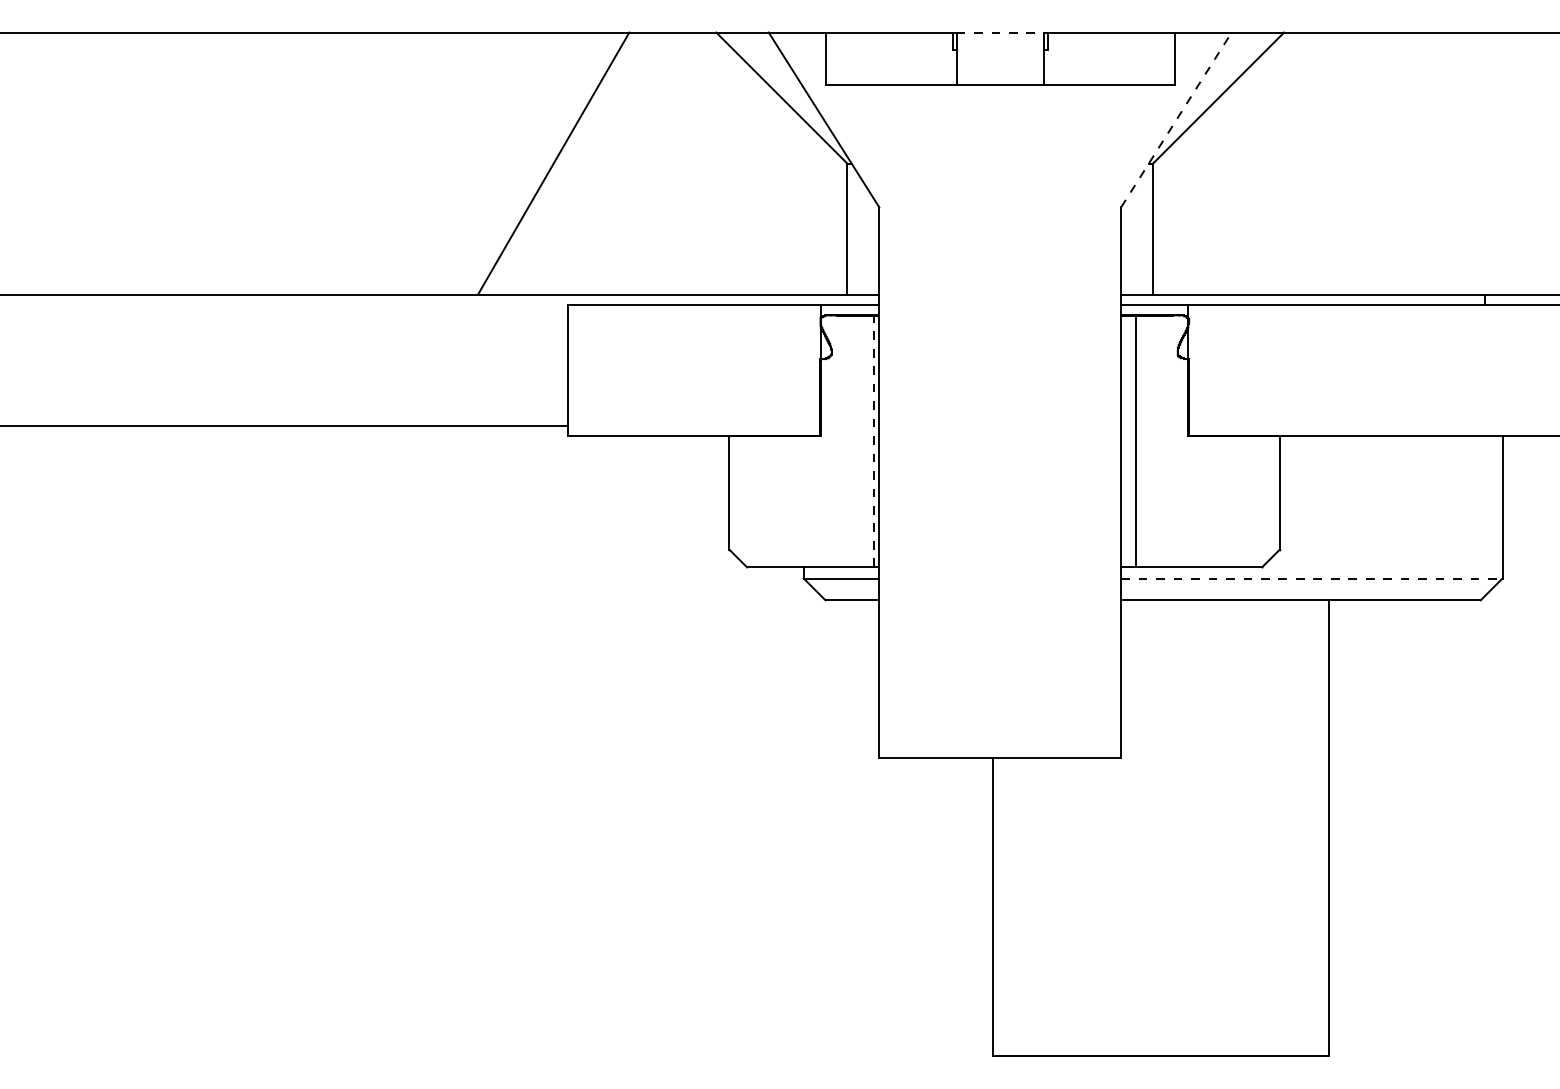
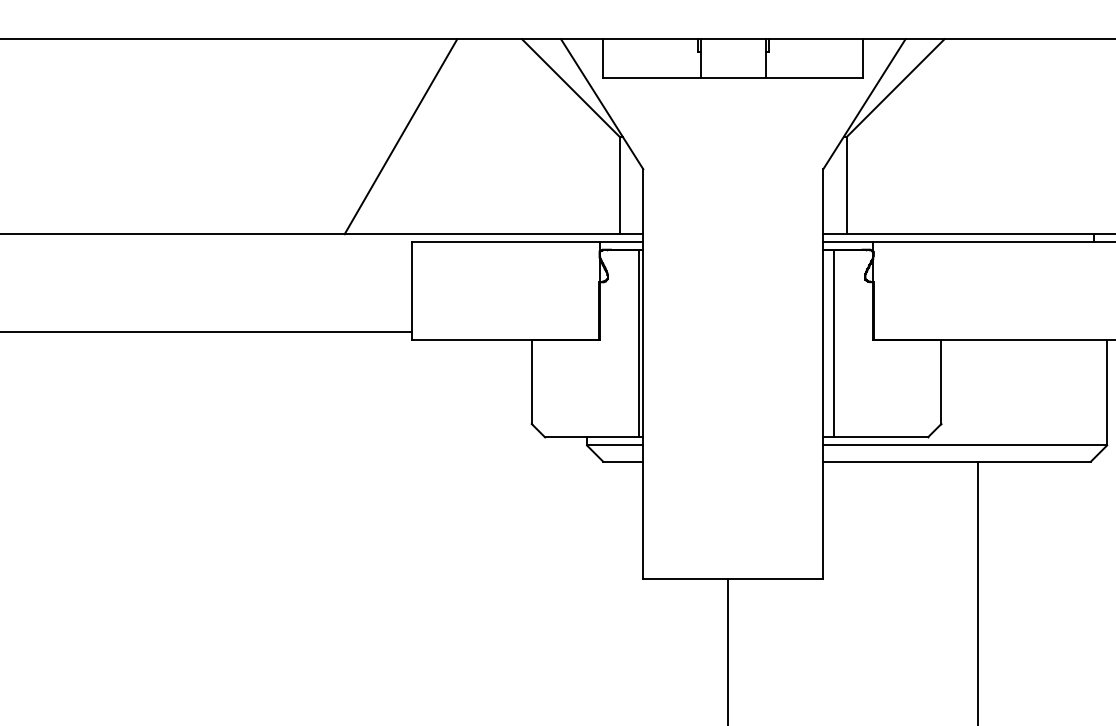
line: (1000, 32) -> (733, 39), dashed -> solid
line: (1176, 119) -> (864, 103), dashed -> solid
line: (873, 441) -> (638, 343), dashed -> solid
line: (1311, 578) -> (964, 445), dashed -> solid

